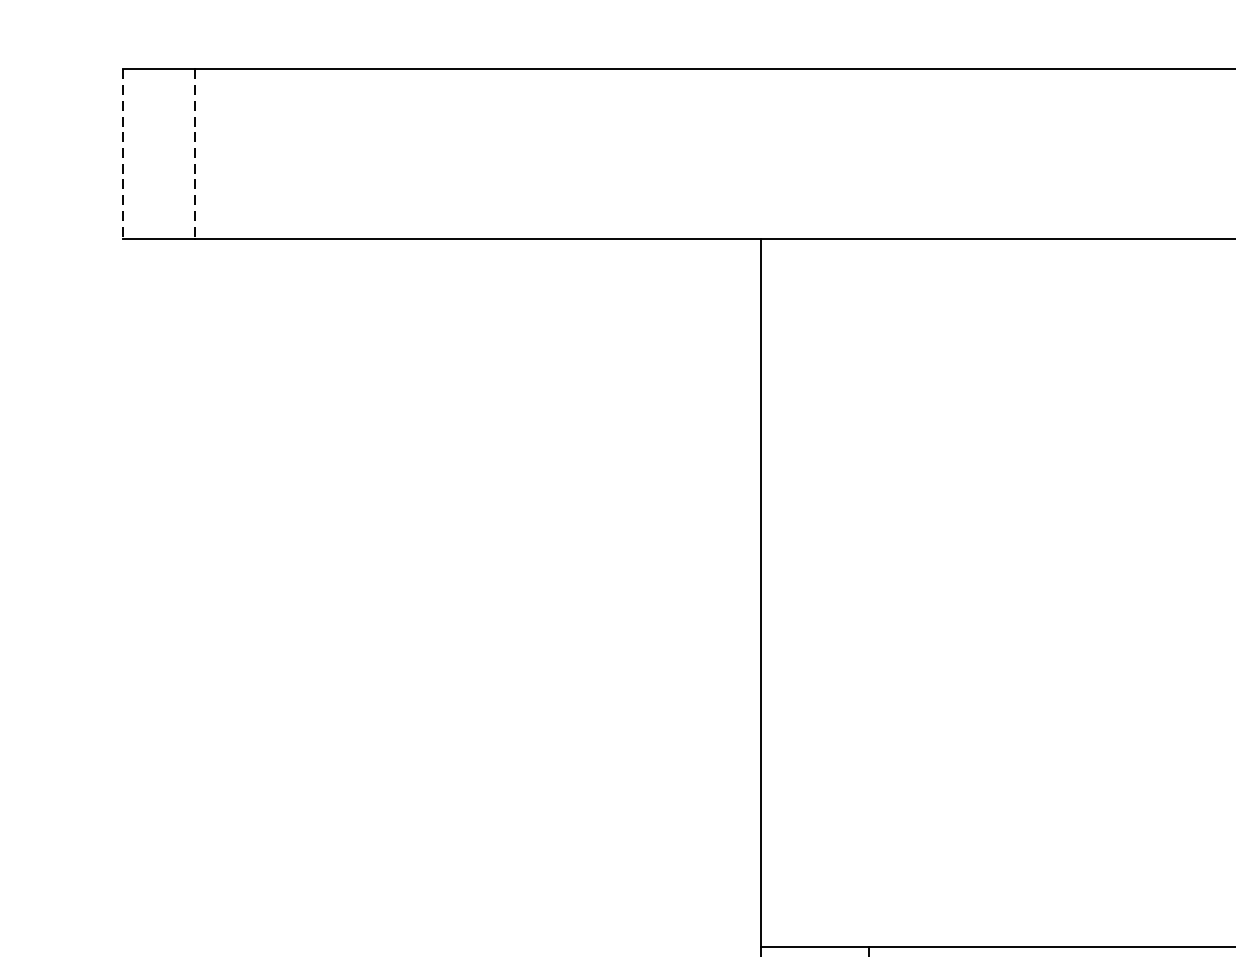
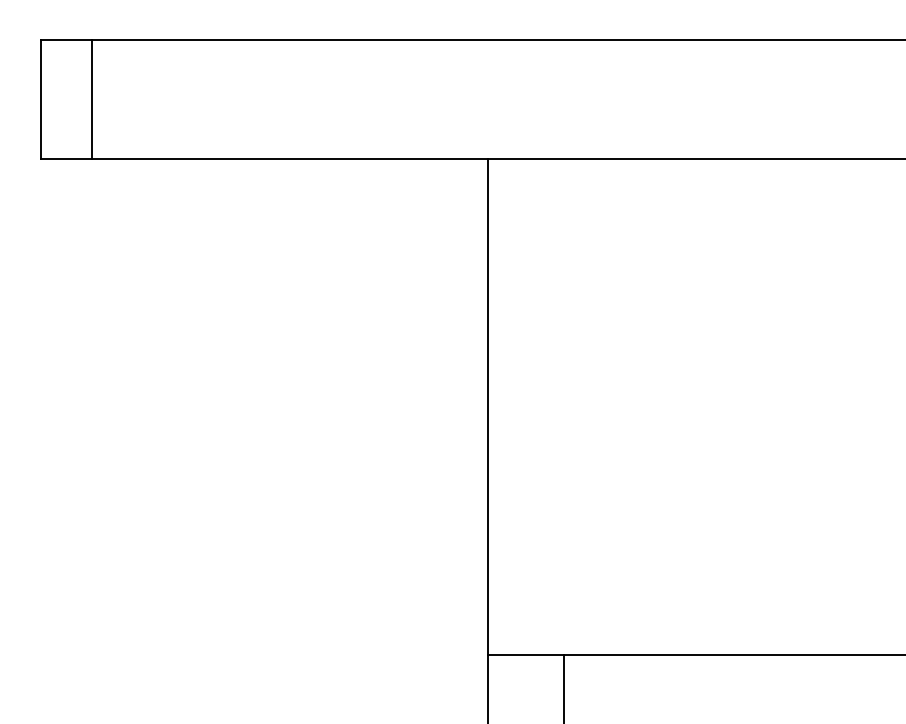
line: (123, 155) -> (41, 100), dashed -> solid
line: (194, 155) -> (91, 100), dashed -> solid

